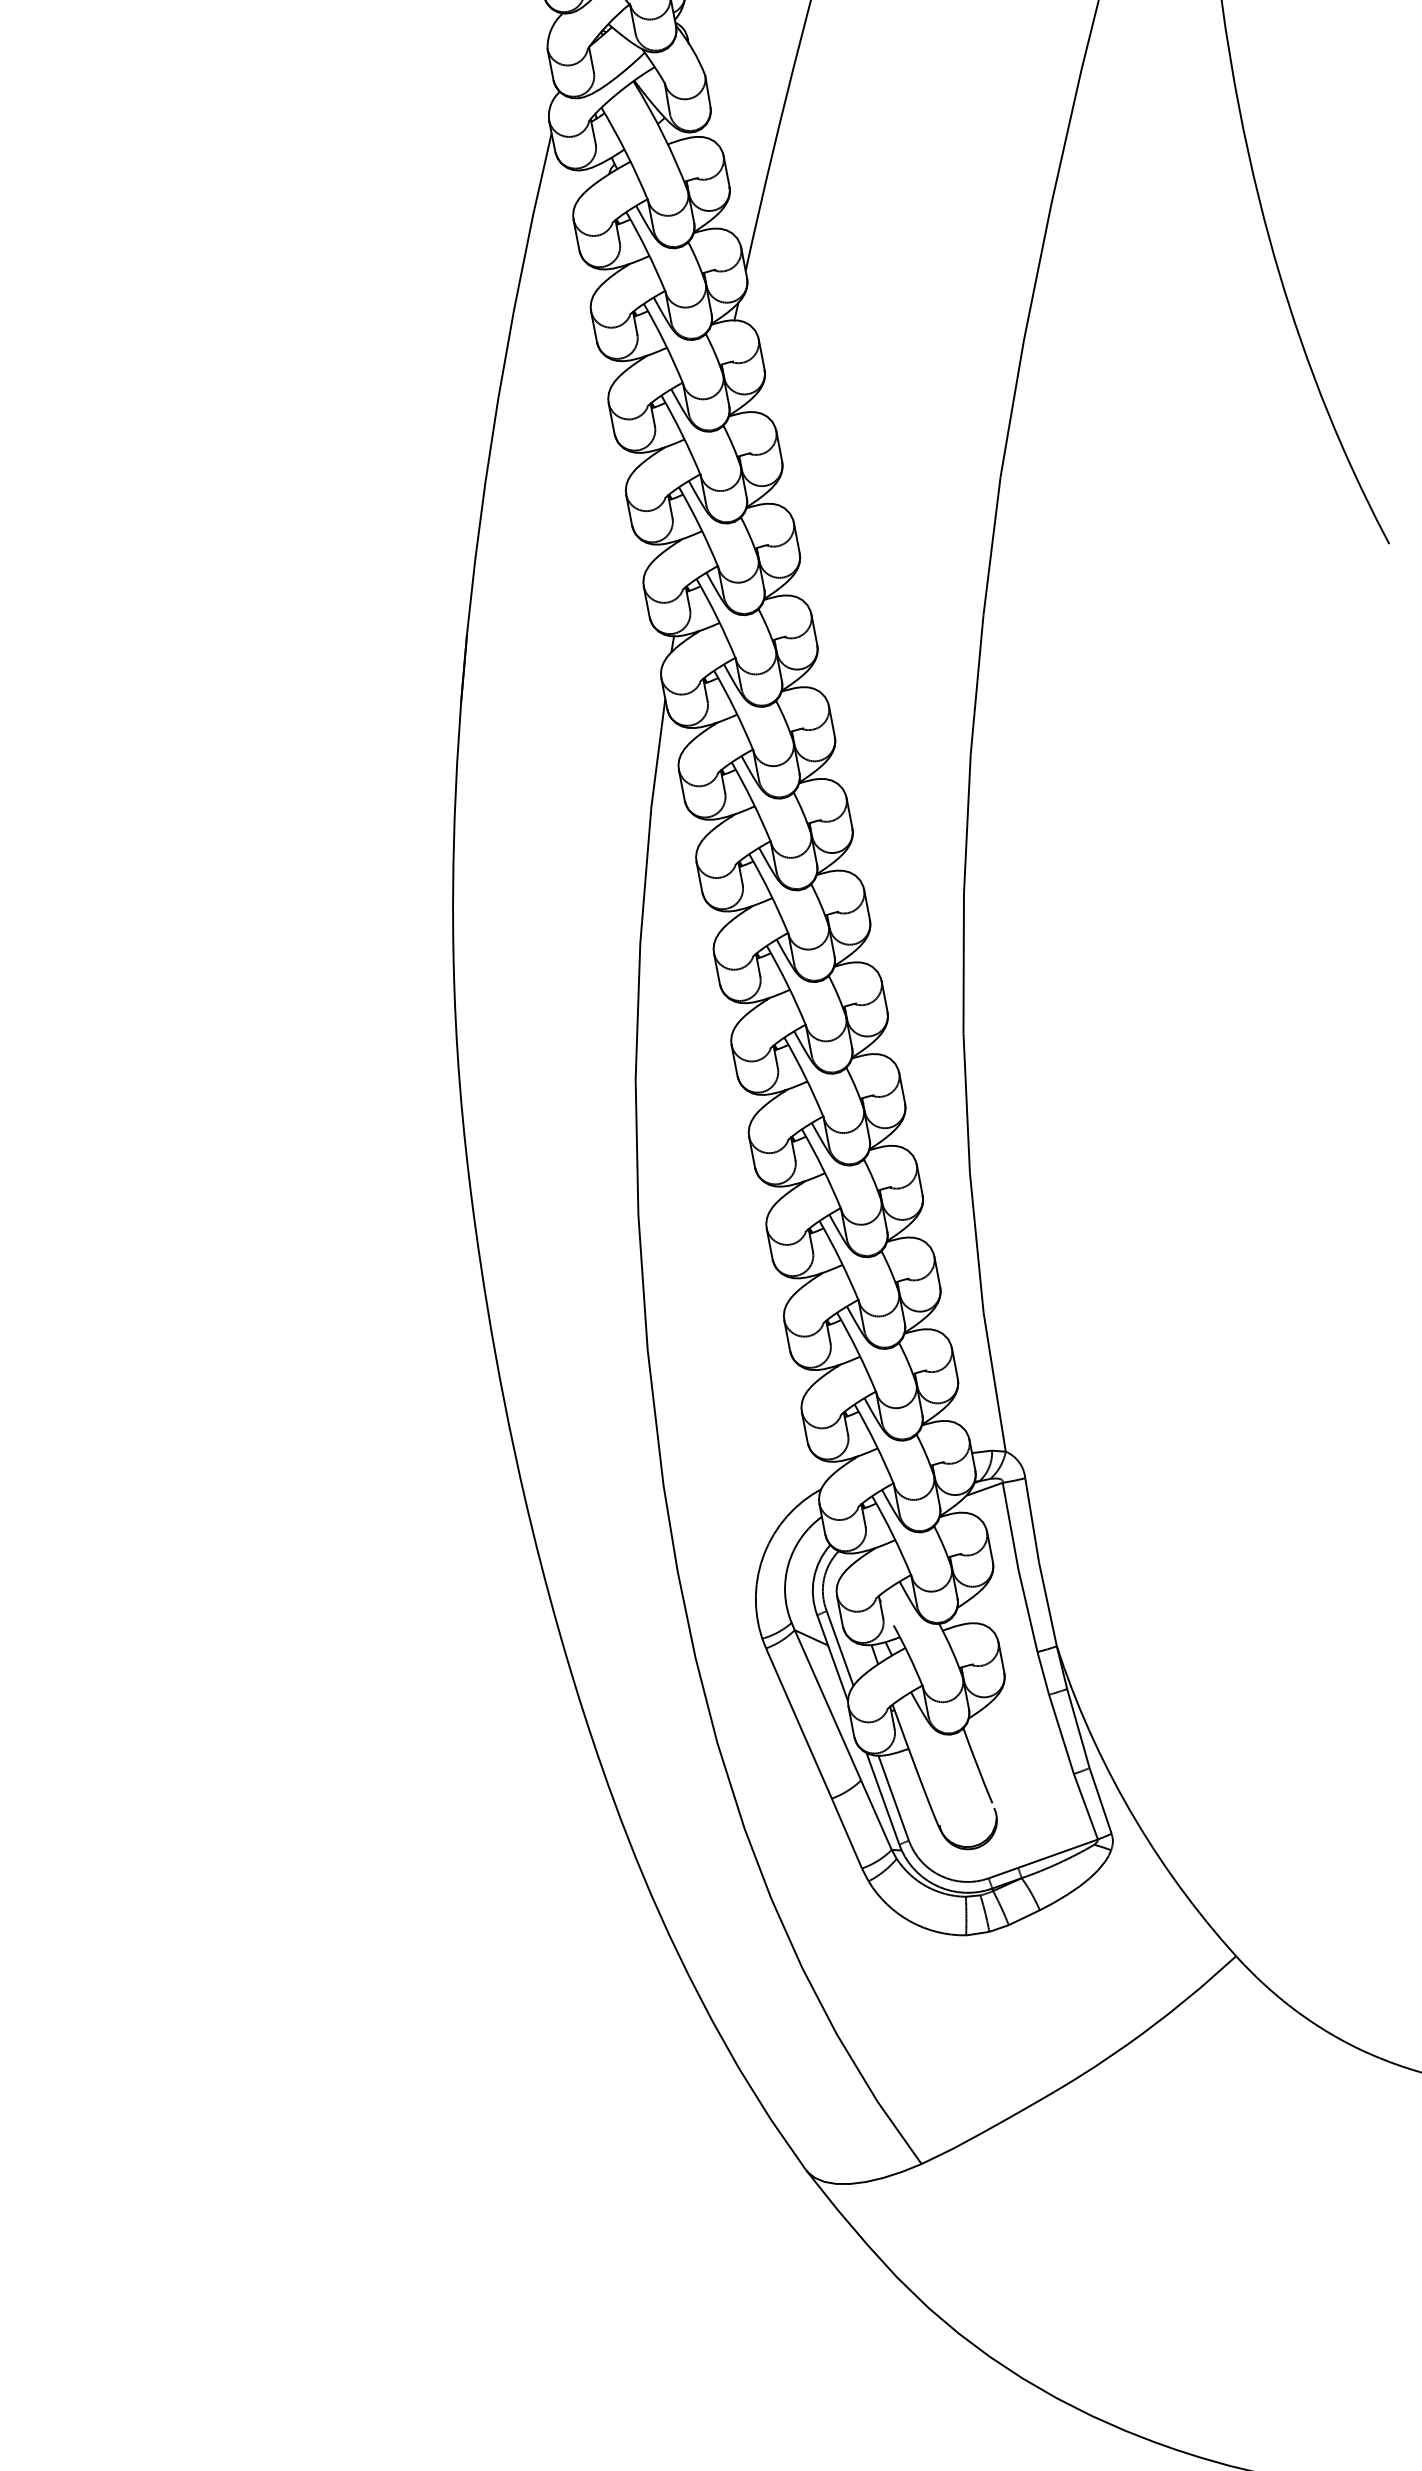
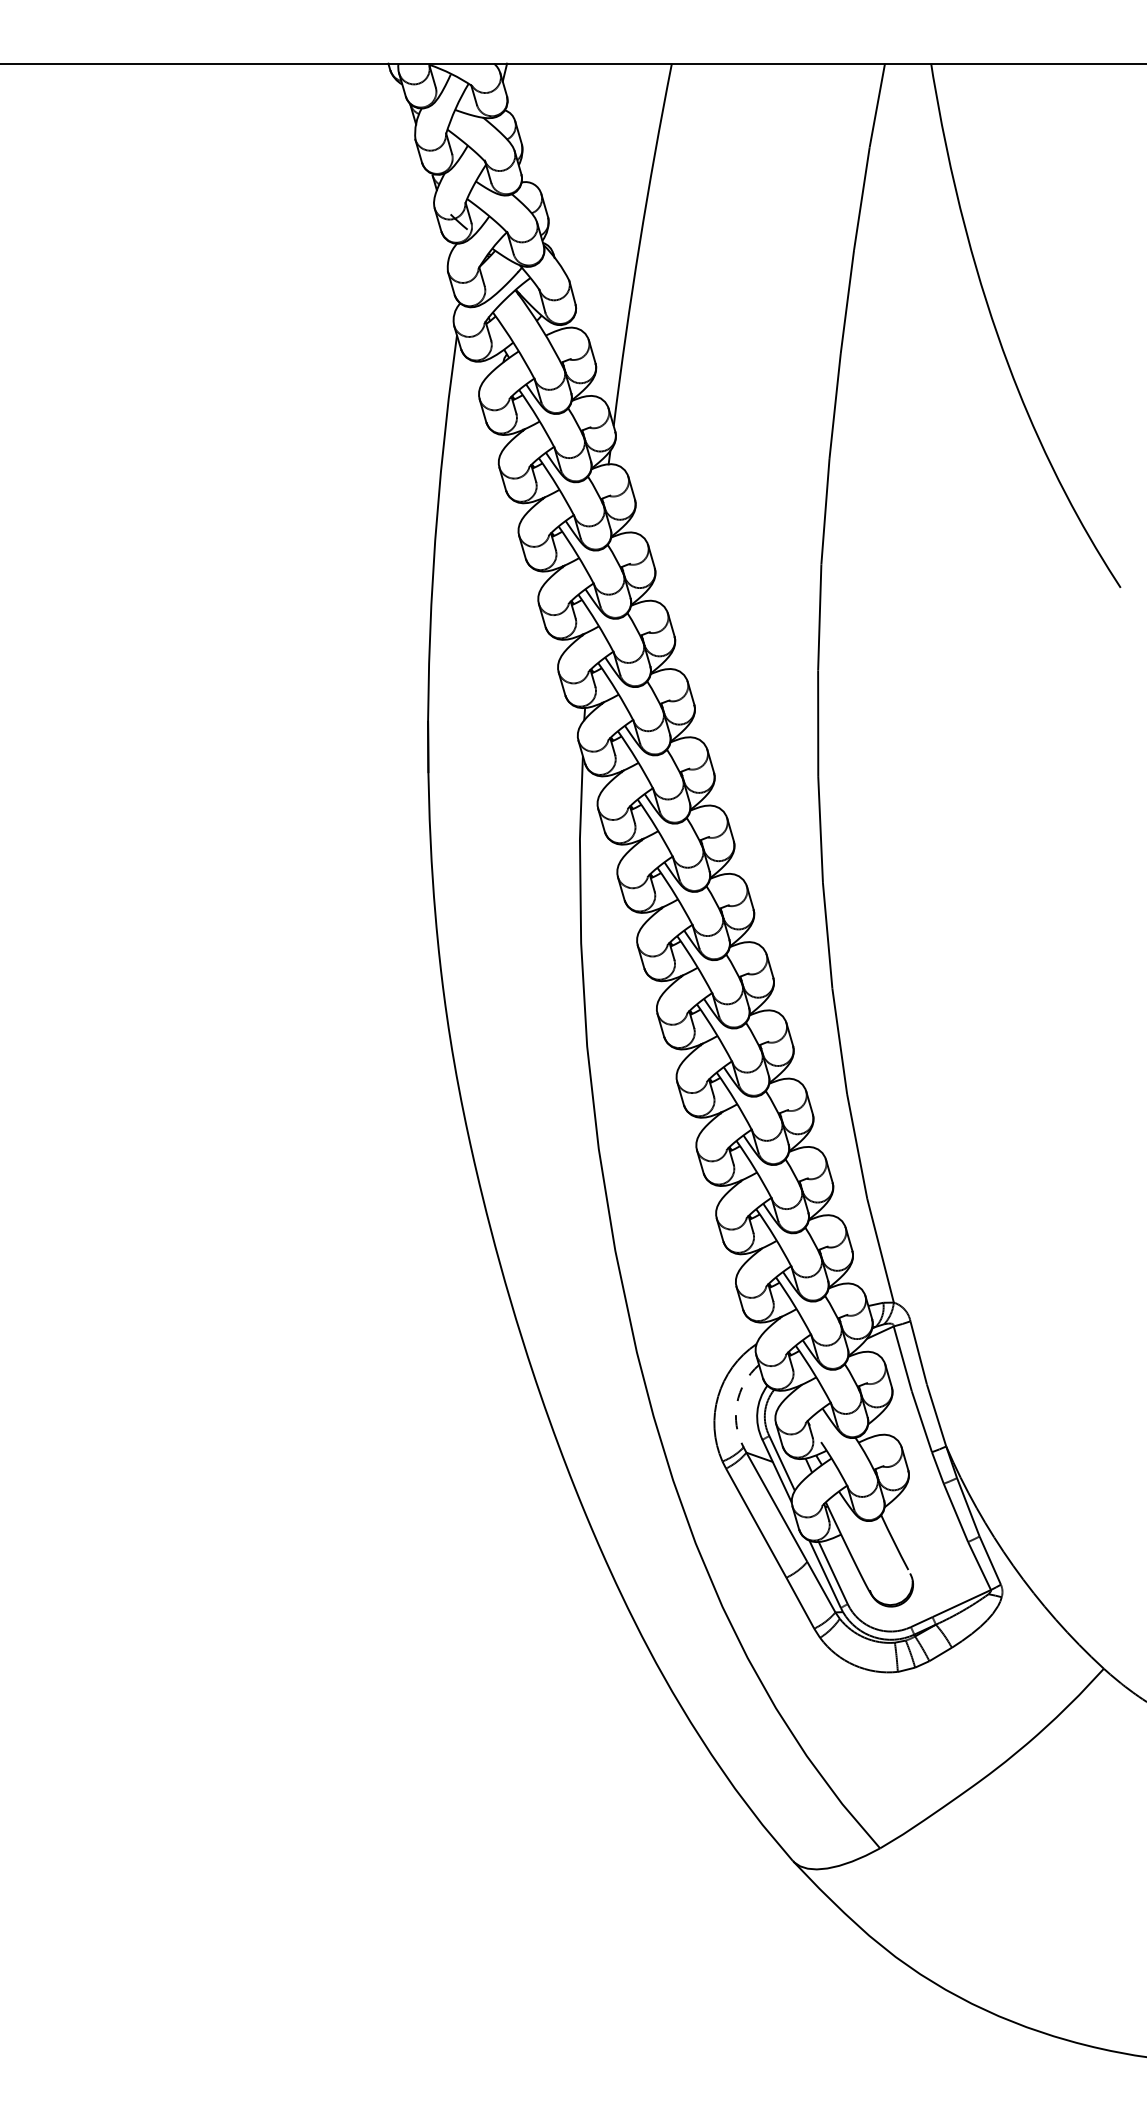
arc: (788, 1564) -> (737, 1403), solid -> dashed

